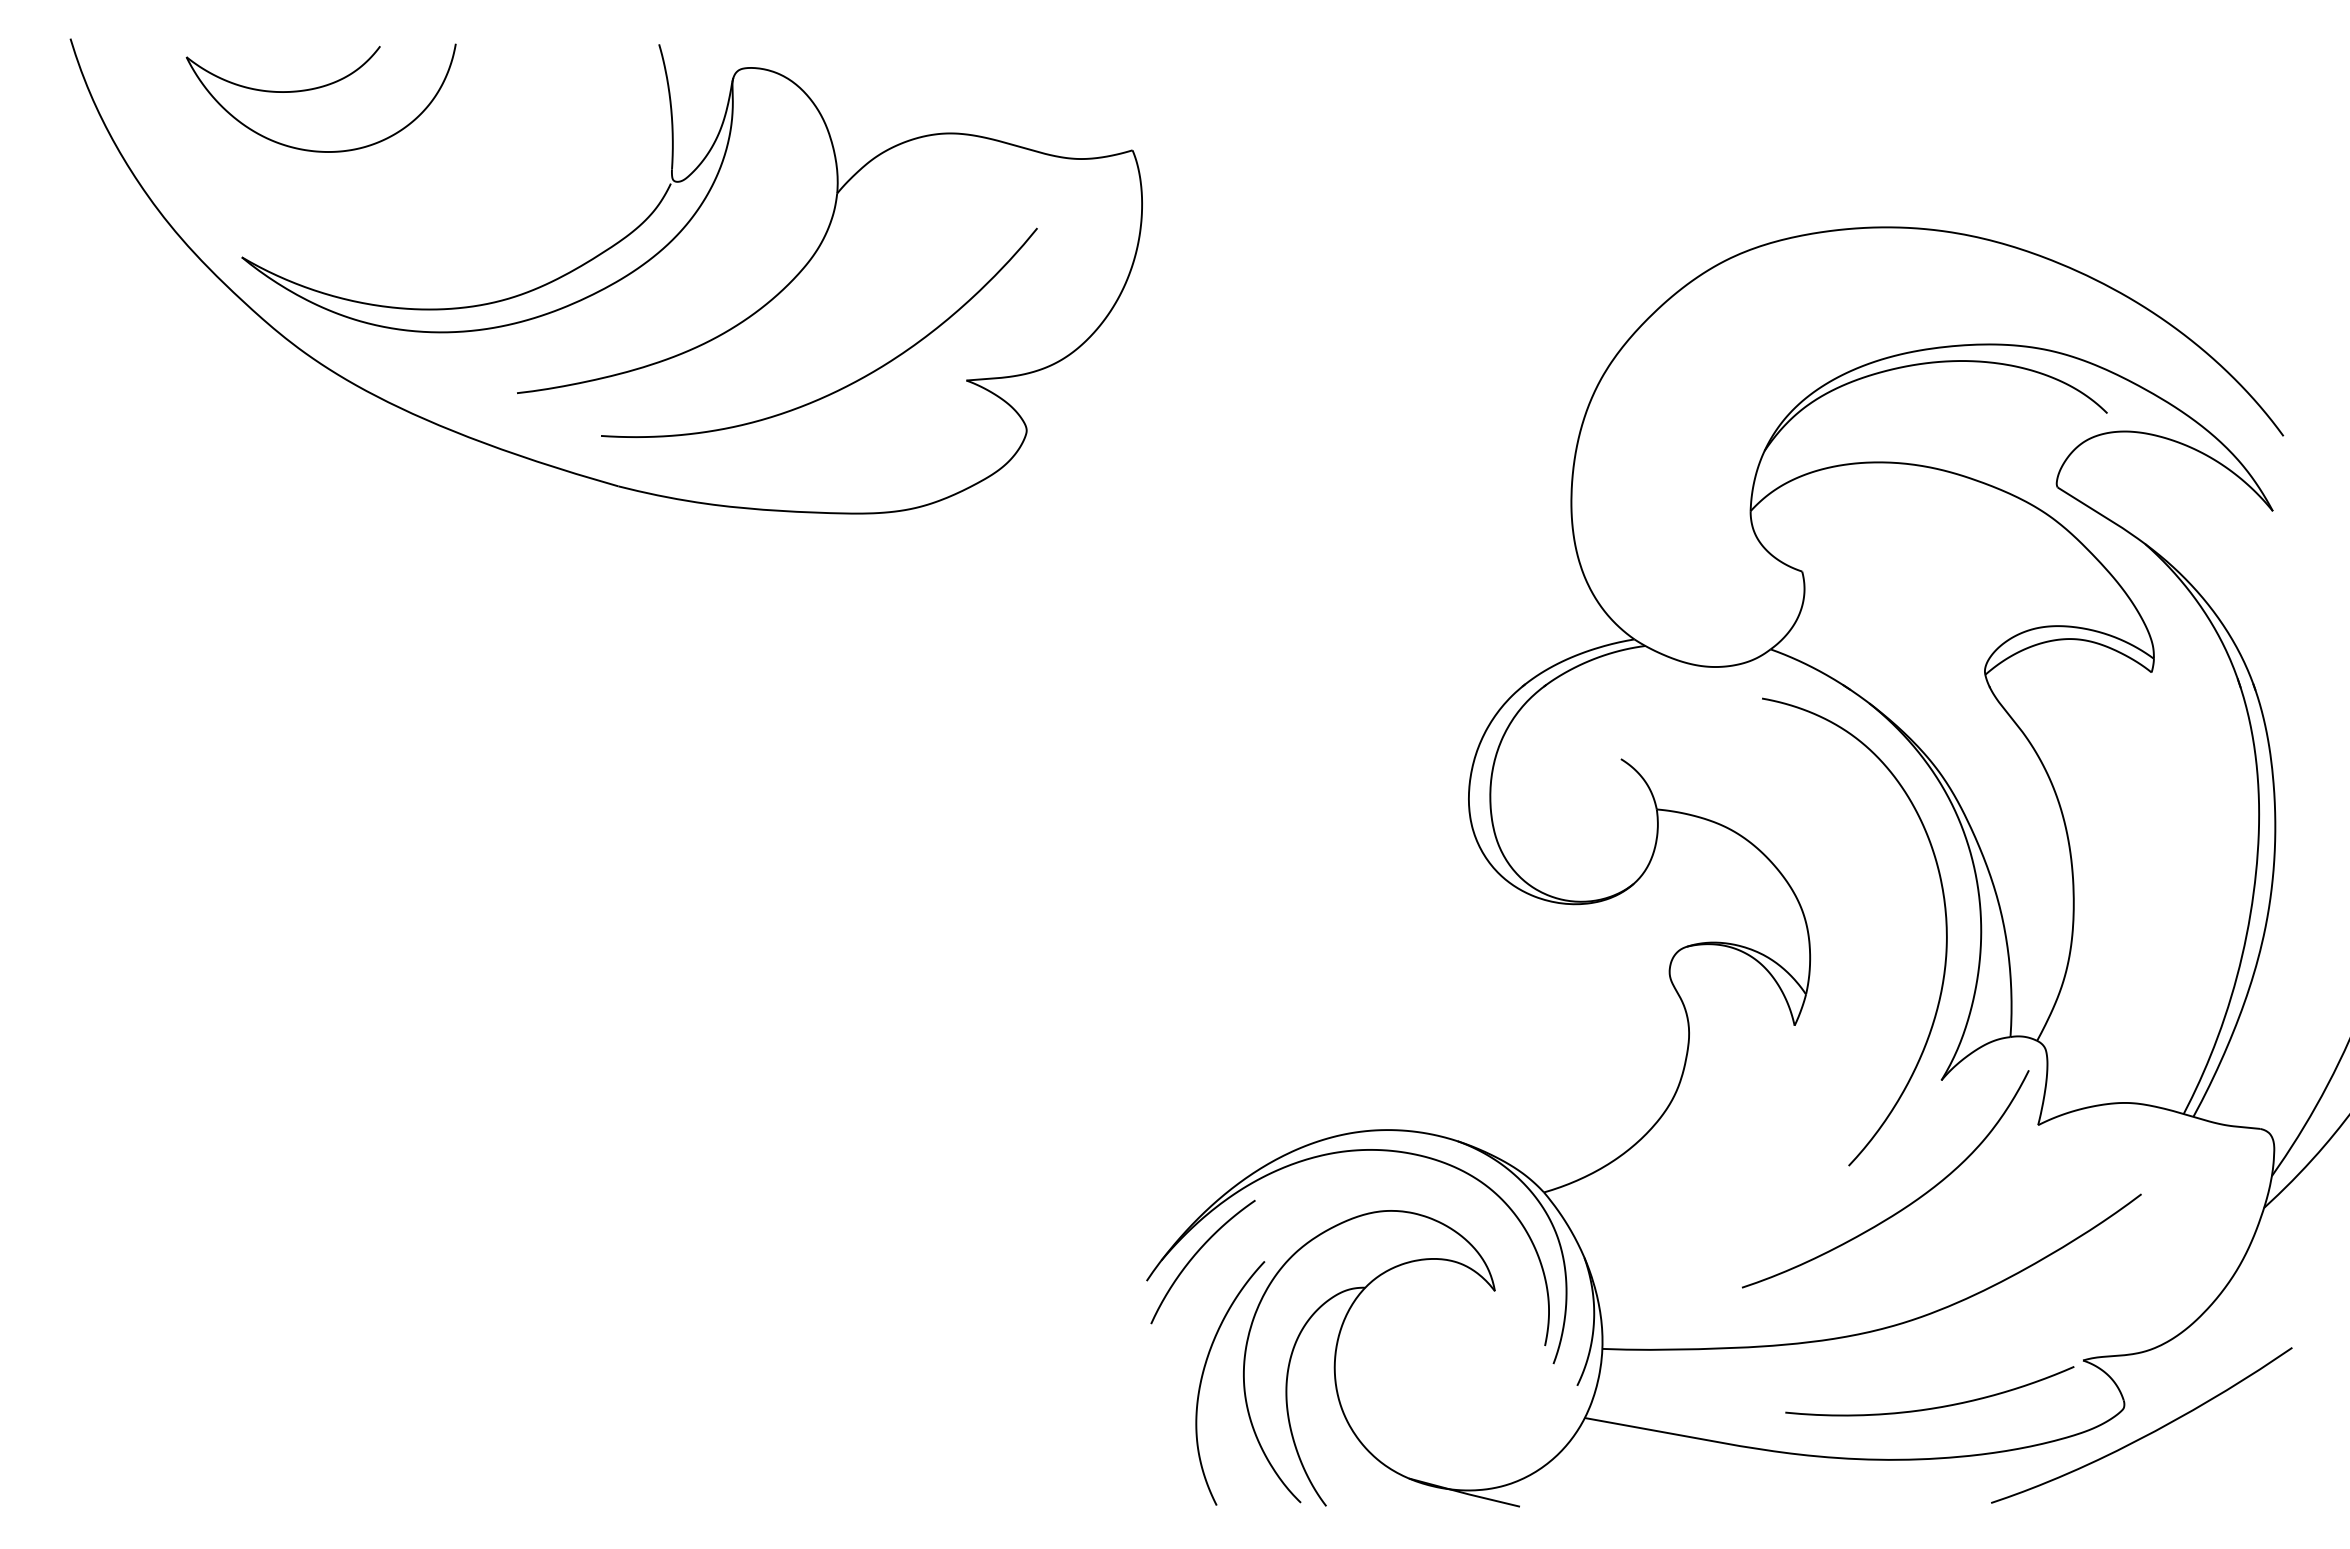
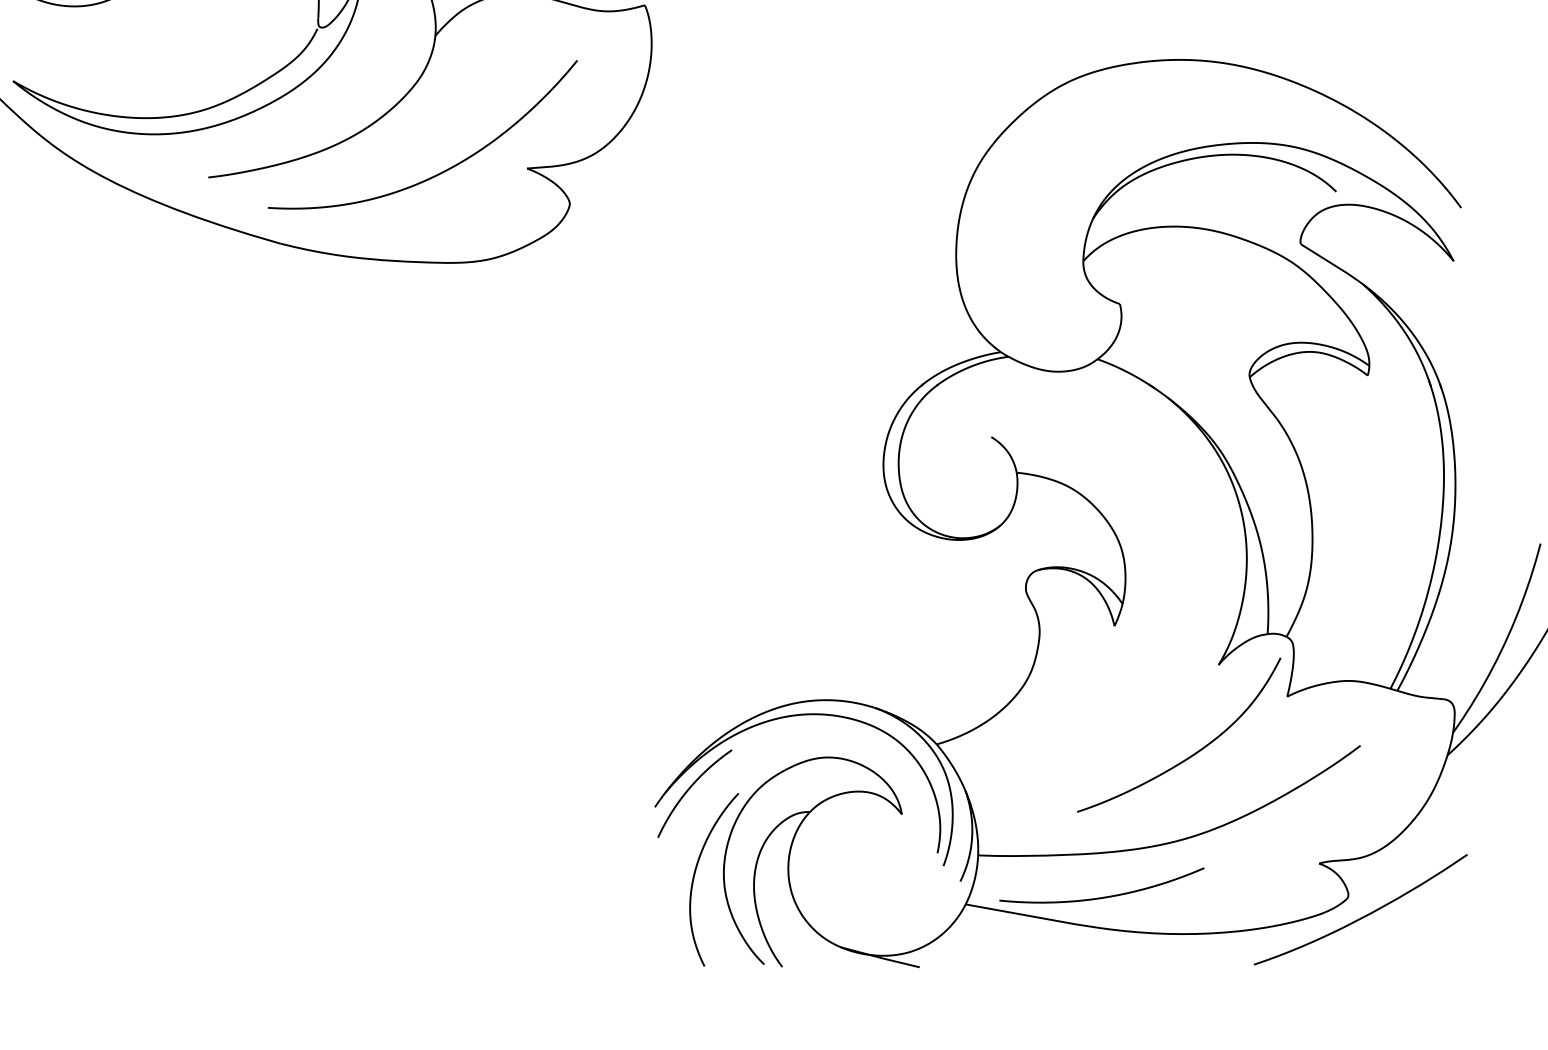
curve: (1945, 931) -> (1221, 559), removed
curve: (1931, 1407) -> (1103, 896), moved

